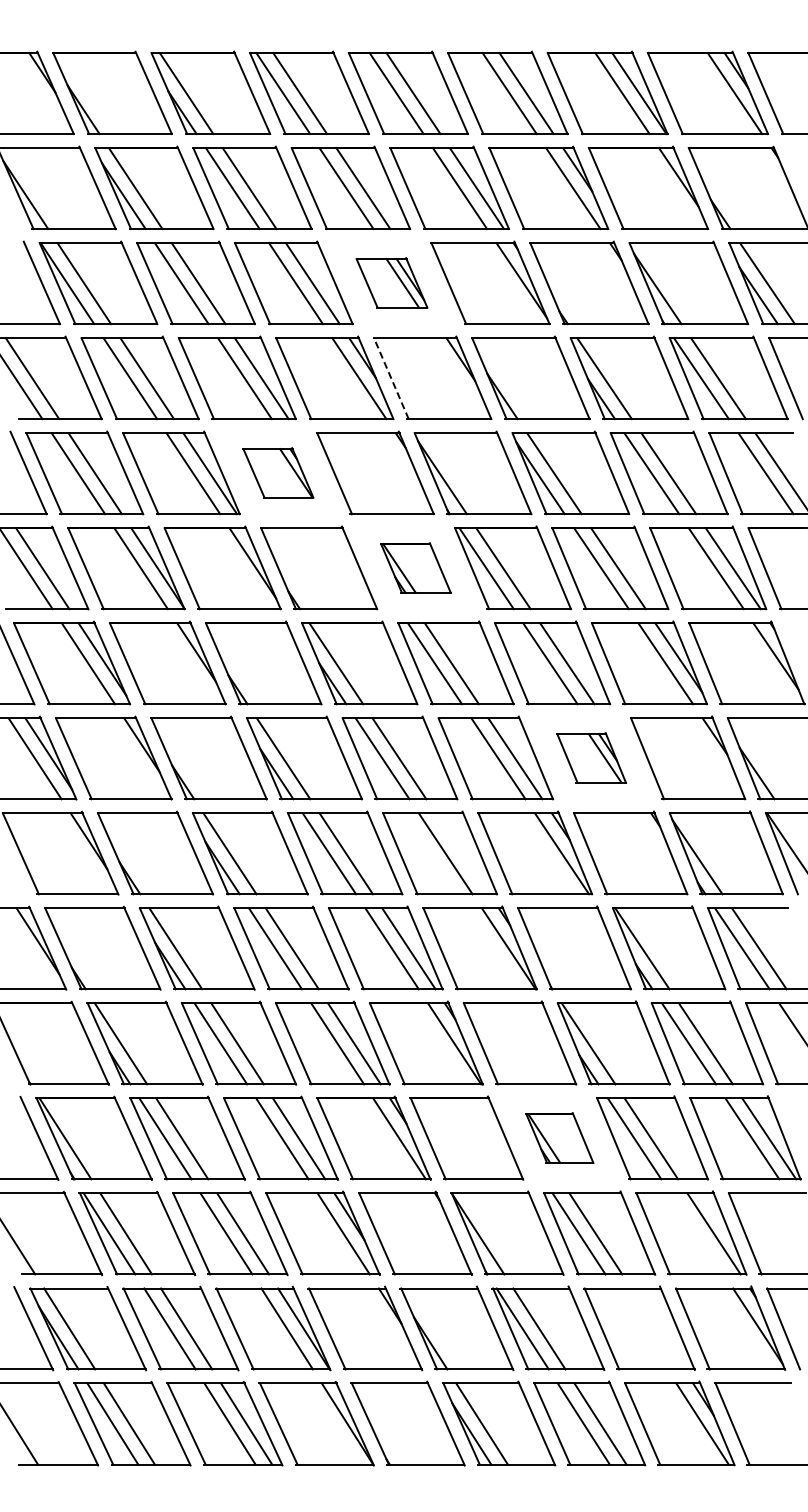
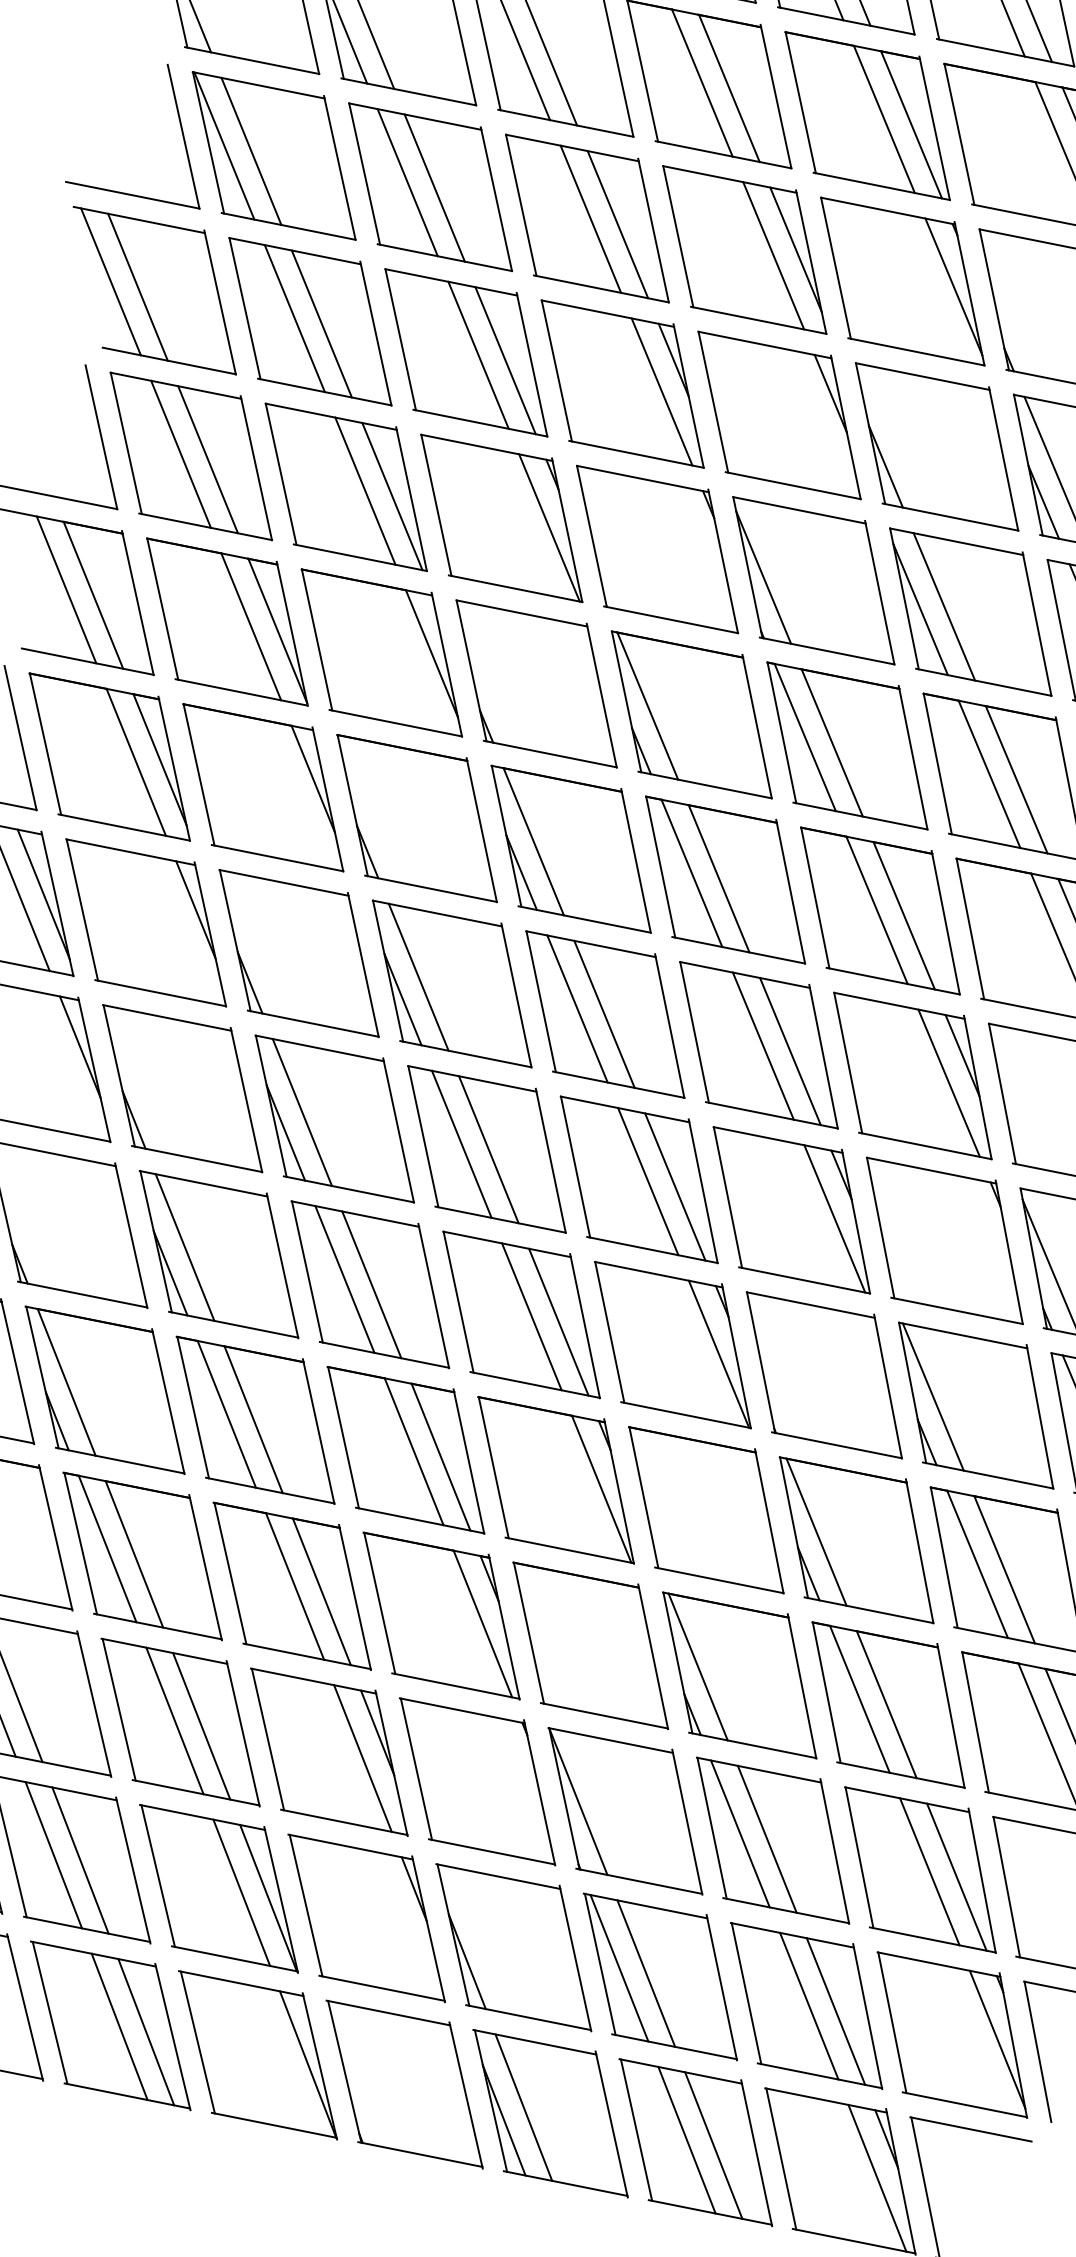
part: (391, 282) -> (744, 248), size x1.67
line: (391, 378) -> (713, 402), dashed -> solid
part: (278, 472) -> (502, 516), size x1.67
part: (415, 567) -> (691, 712), size x1.67
part: (591, 757) -> (912, 1073), size x1.67
line: (462, 853) -> (675, 1186), added
part: (559, 1137) -> (739, 1673), size x1.67
line: (696, 1233) -> (928, 1870), added
line: (640, 1328) -> (808, 2005), added
line: (657, 1328) -> (835, 2010), added

